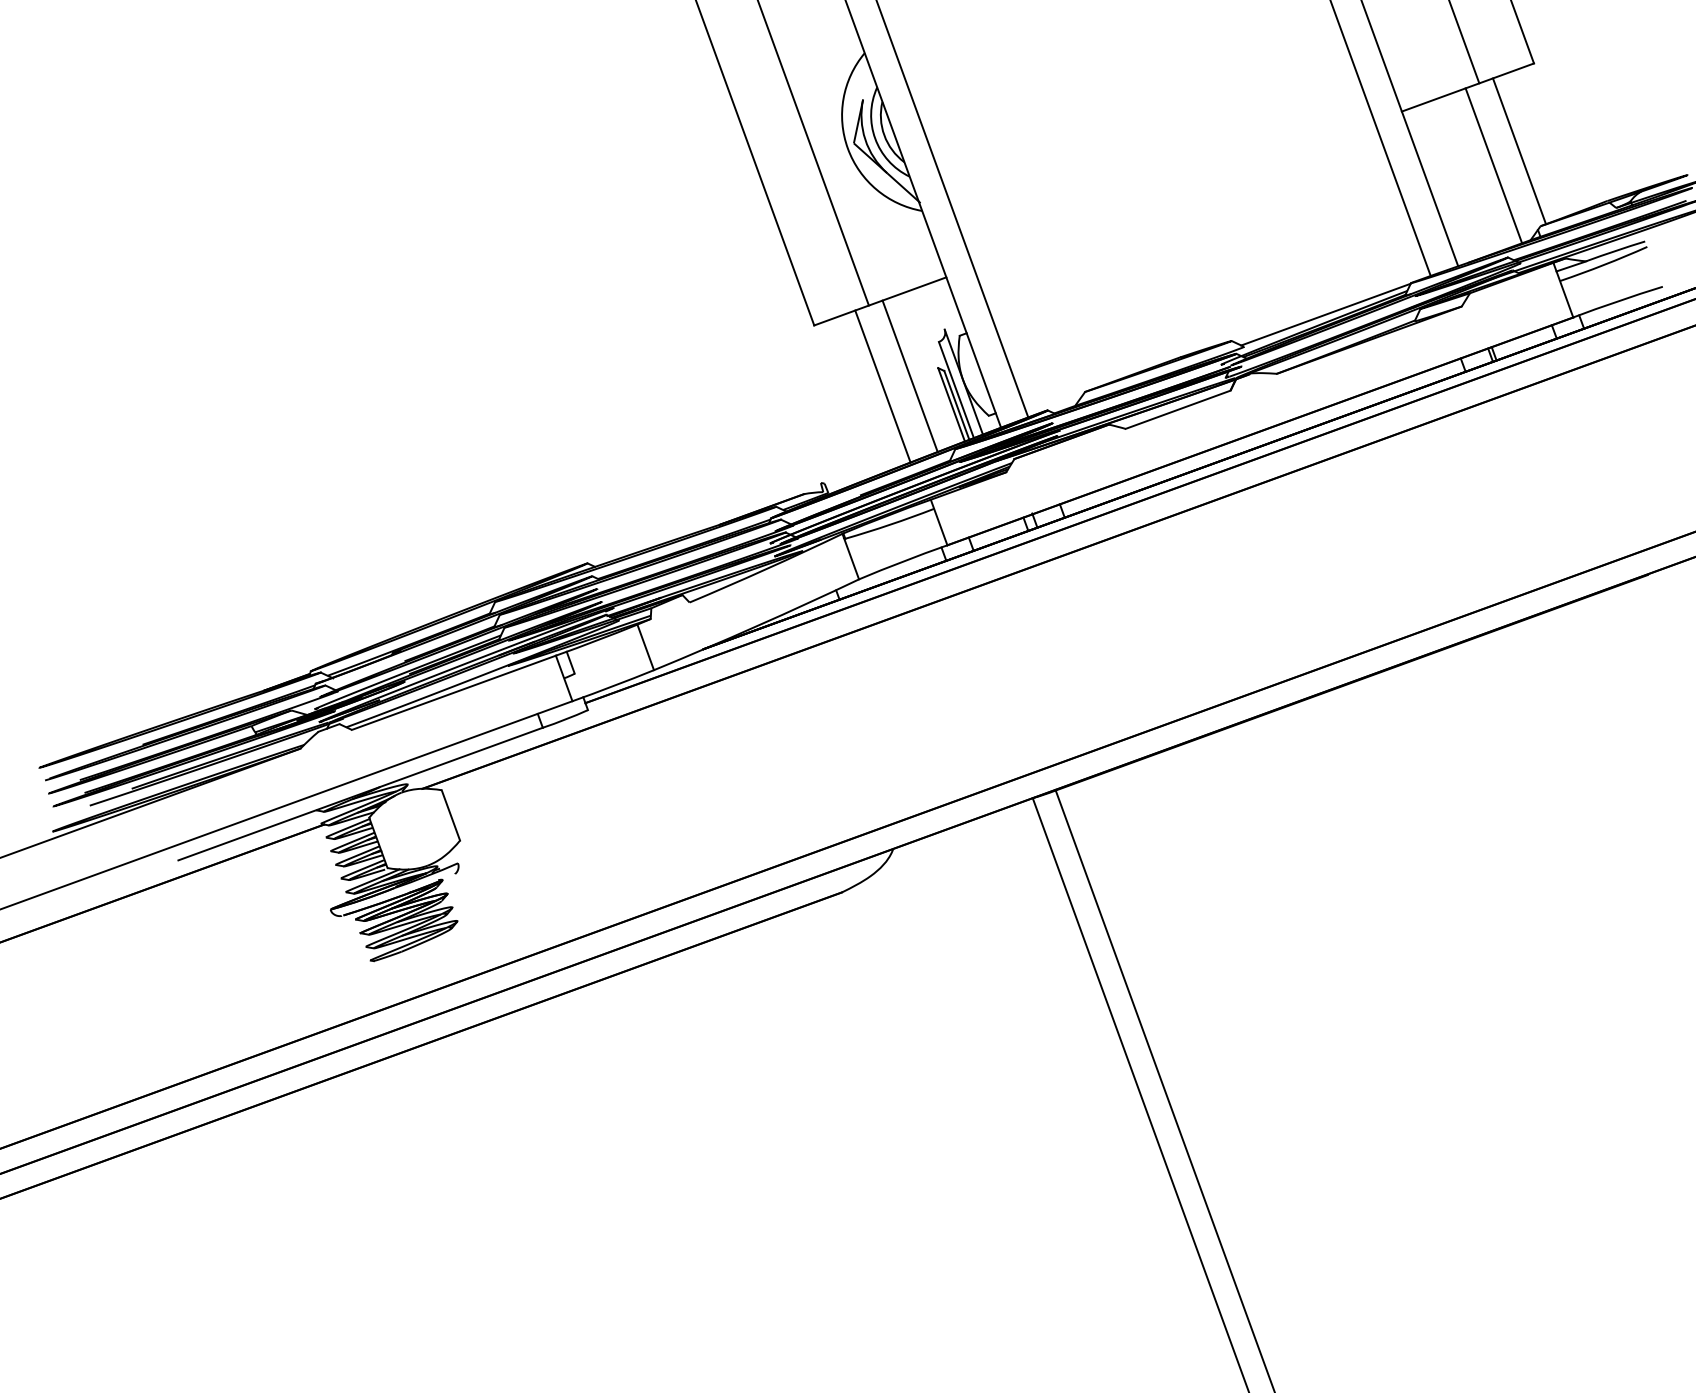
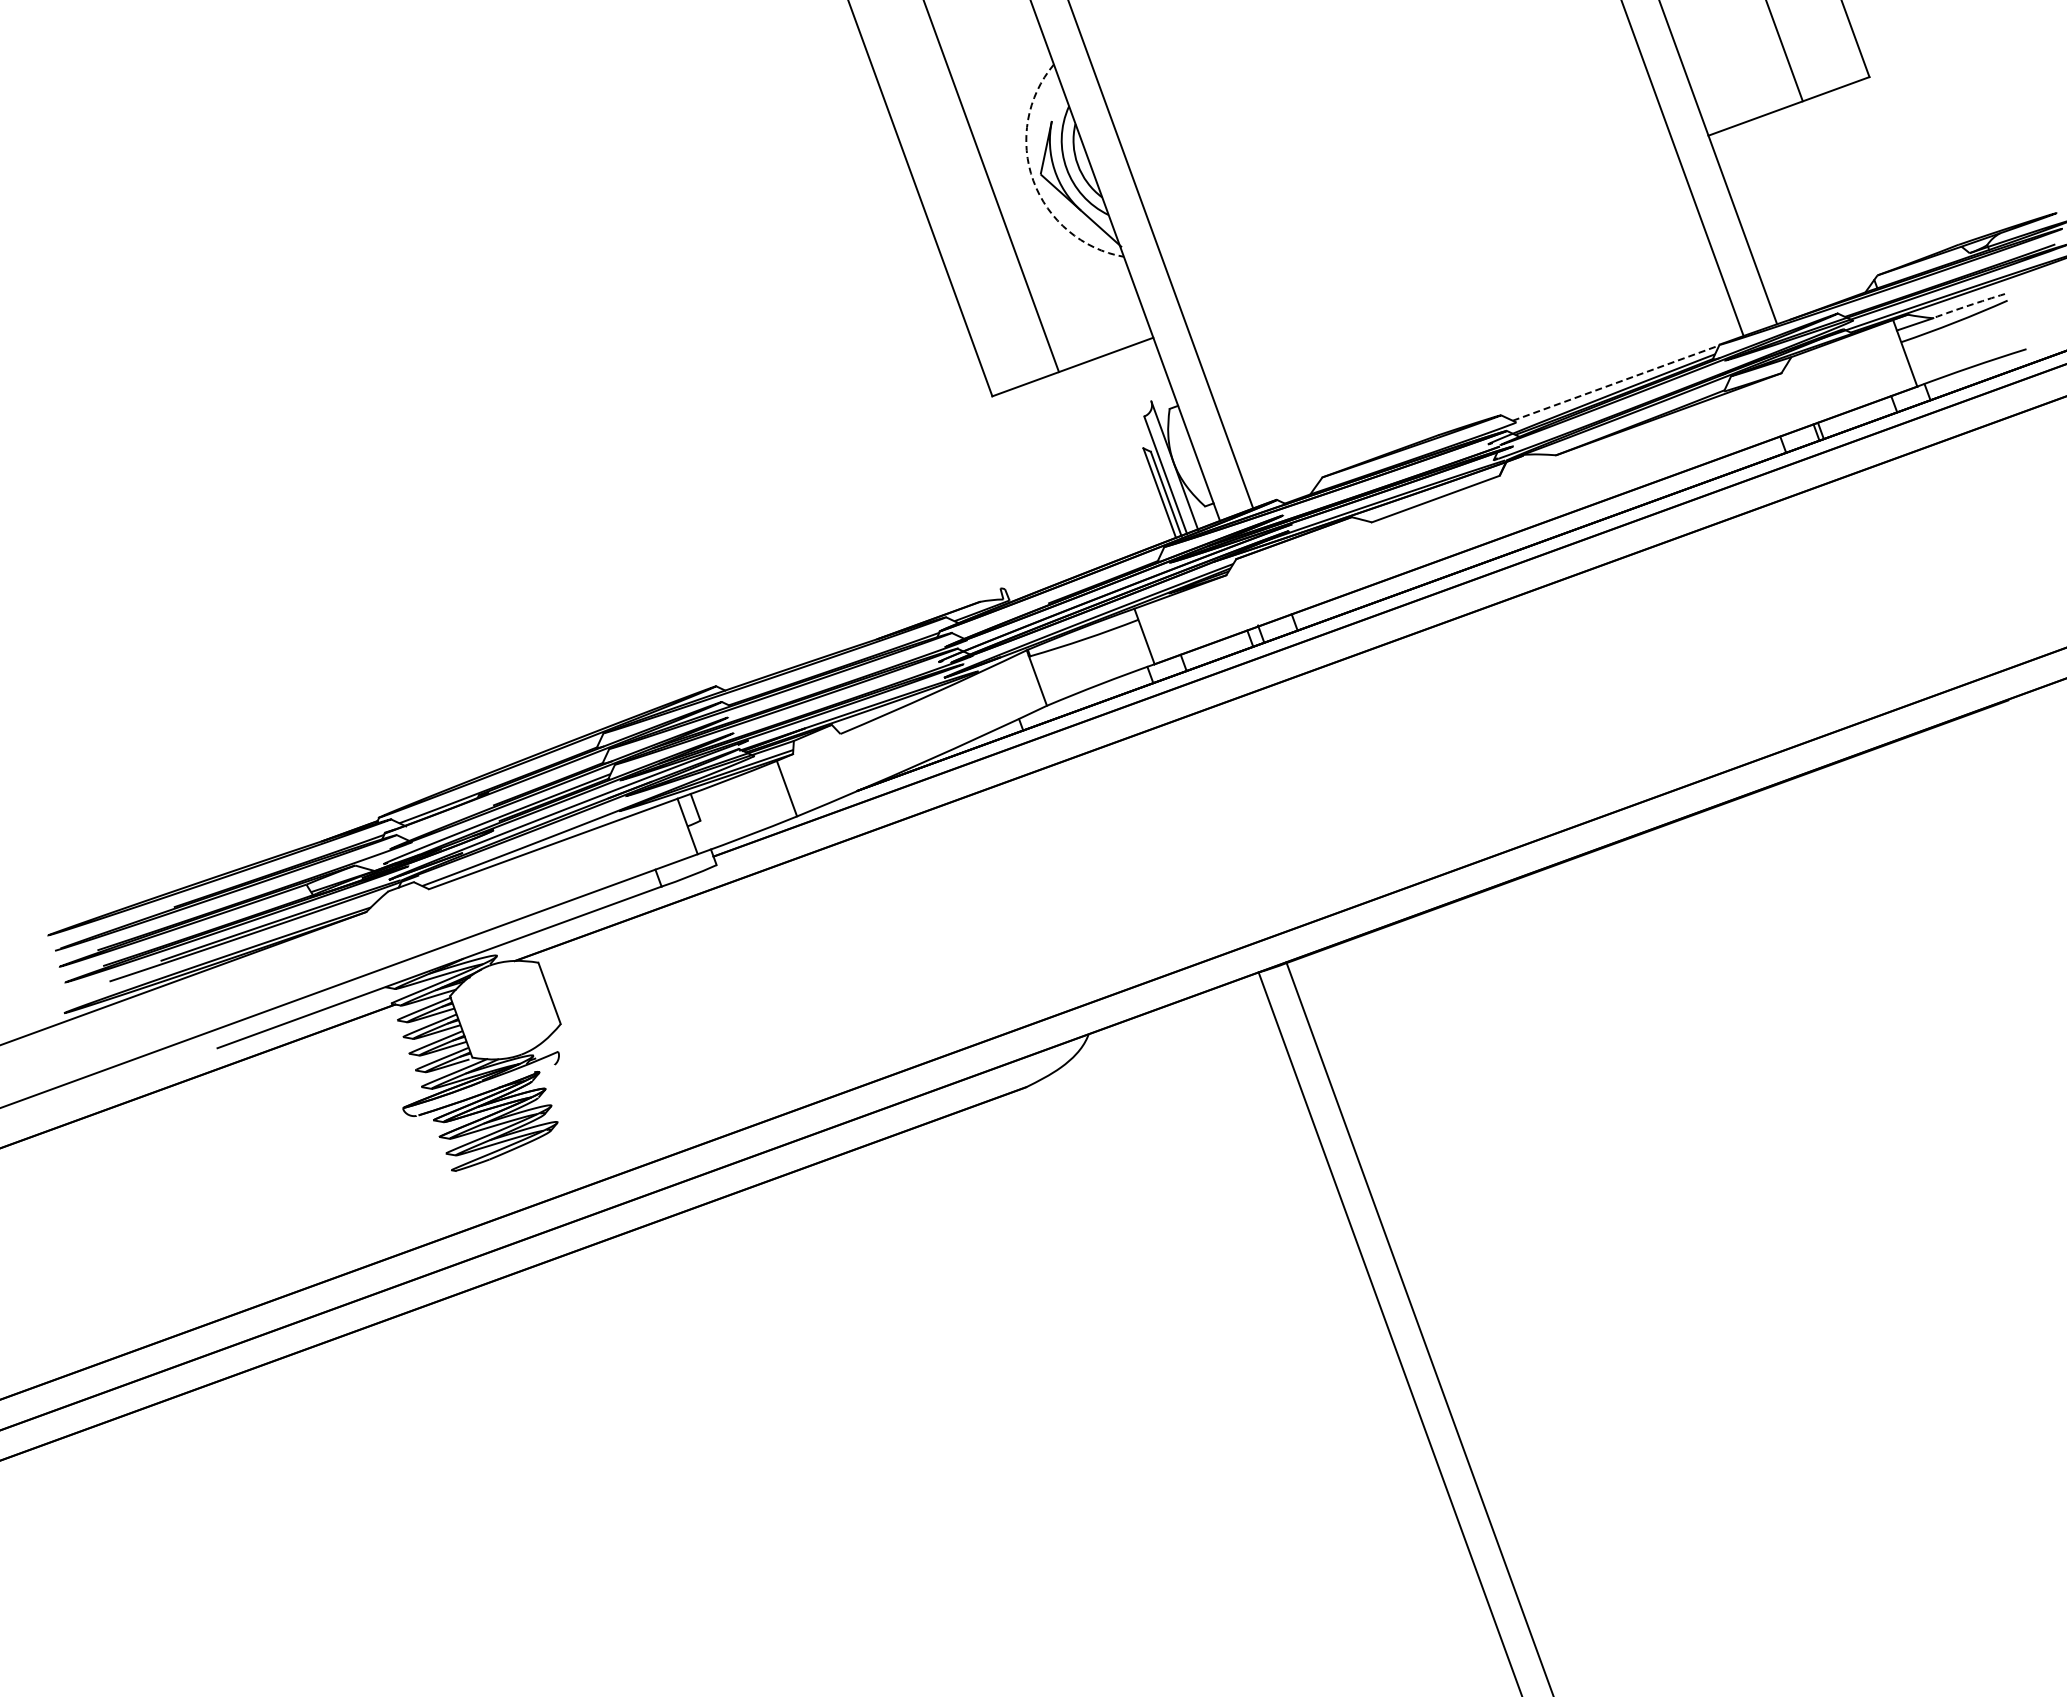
arc: (848, 148) -> (1033, 180), solid -> dashed
line: (1519, 150) -> (1851, 183), removed
line: (1493, 165) -> (1820, 201), removed
arc: (1615, 250) -> (1968, 305), solid -> dashed
line: (1325, 314) -> (1615, 383), solid -> dashed
line: (909, 376) -> (1108, 458), removed
line: (882, 386) -> (1075, 470), removed

